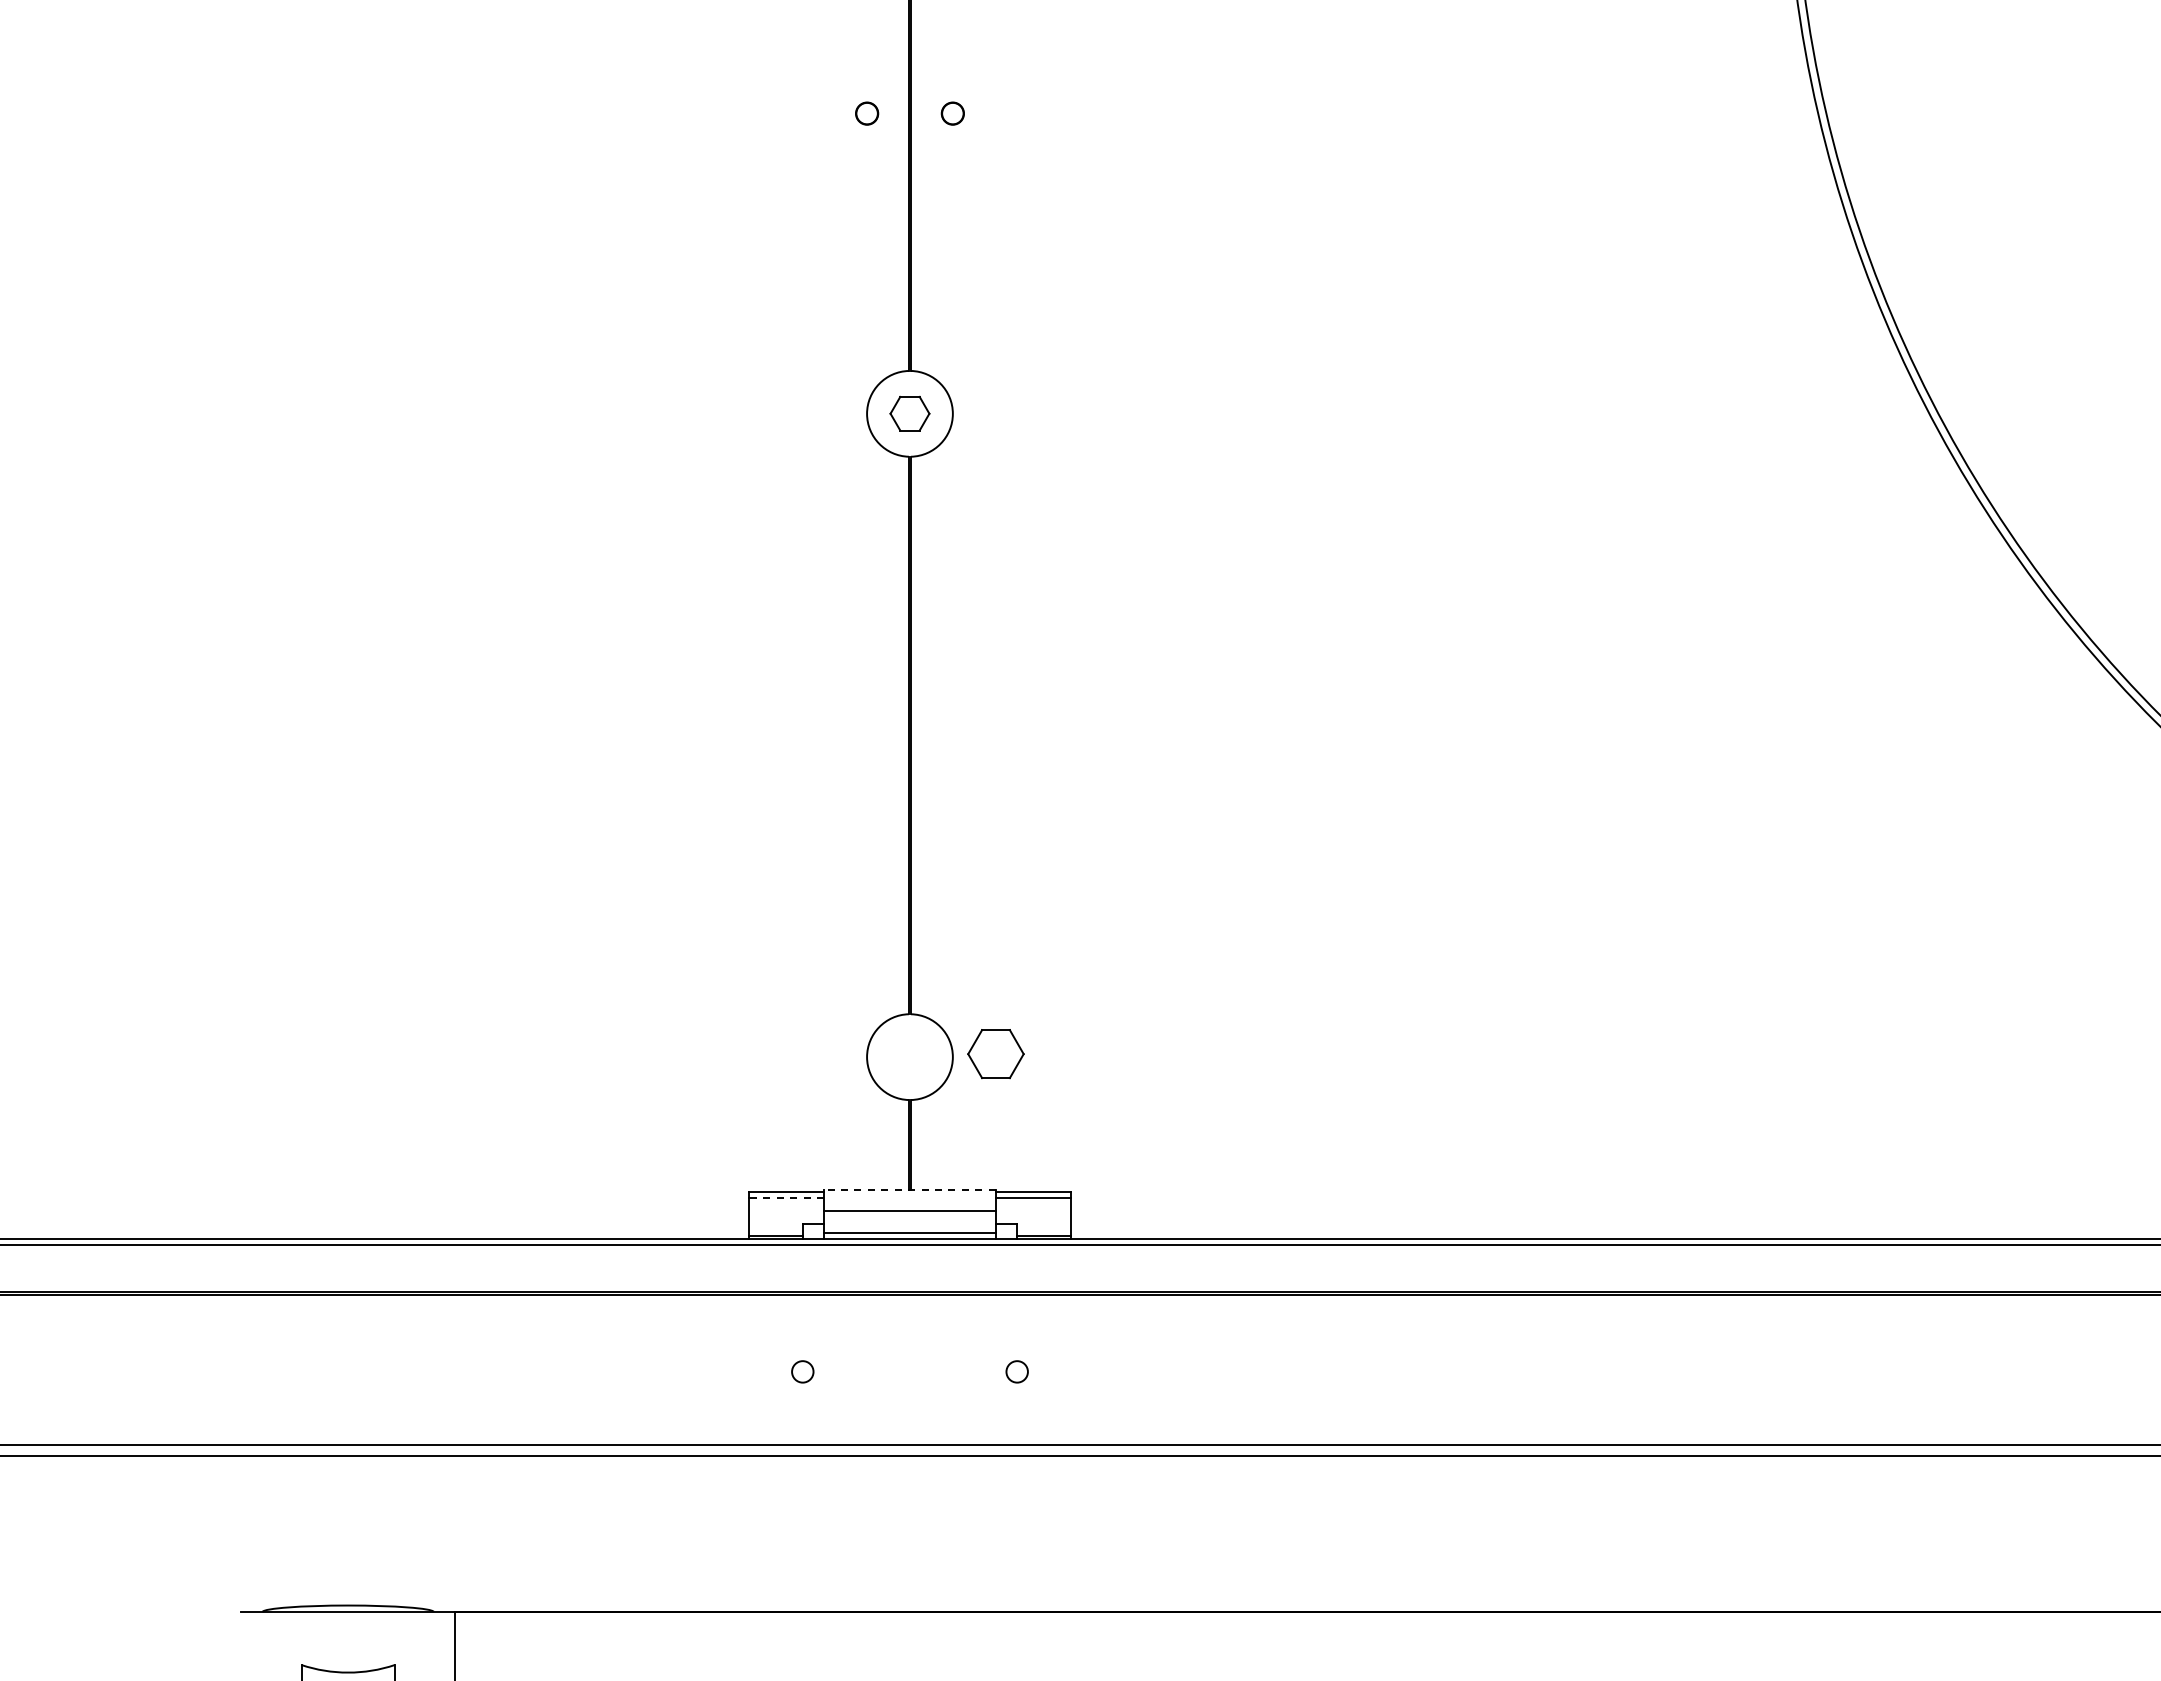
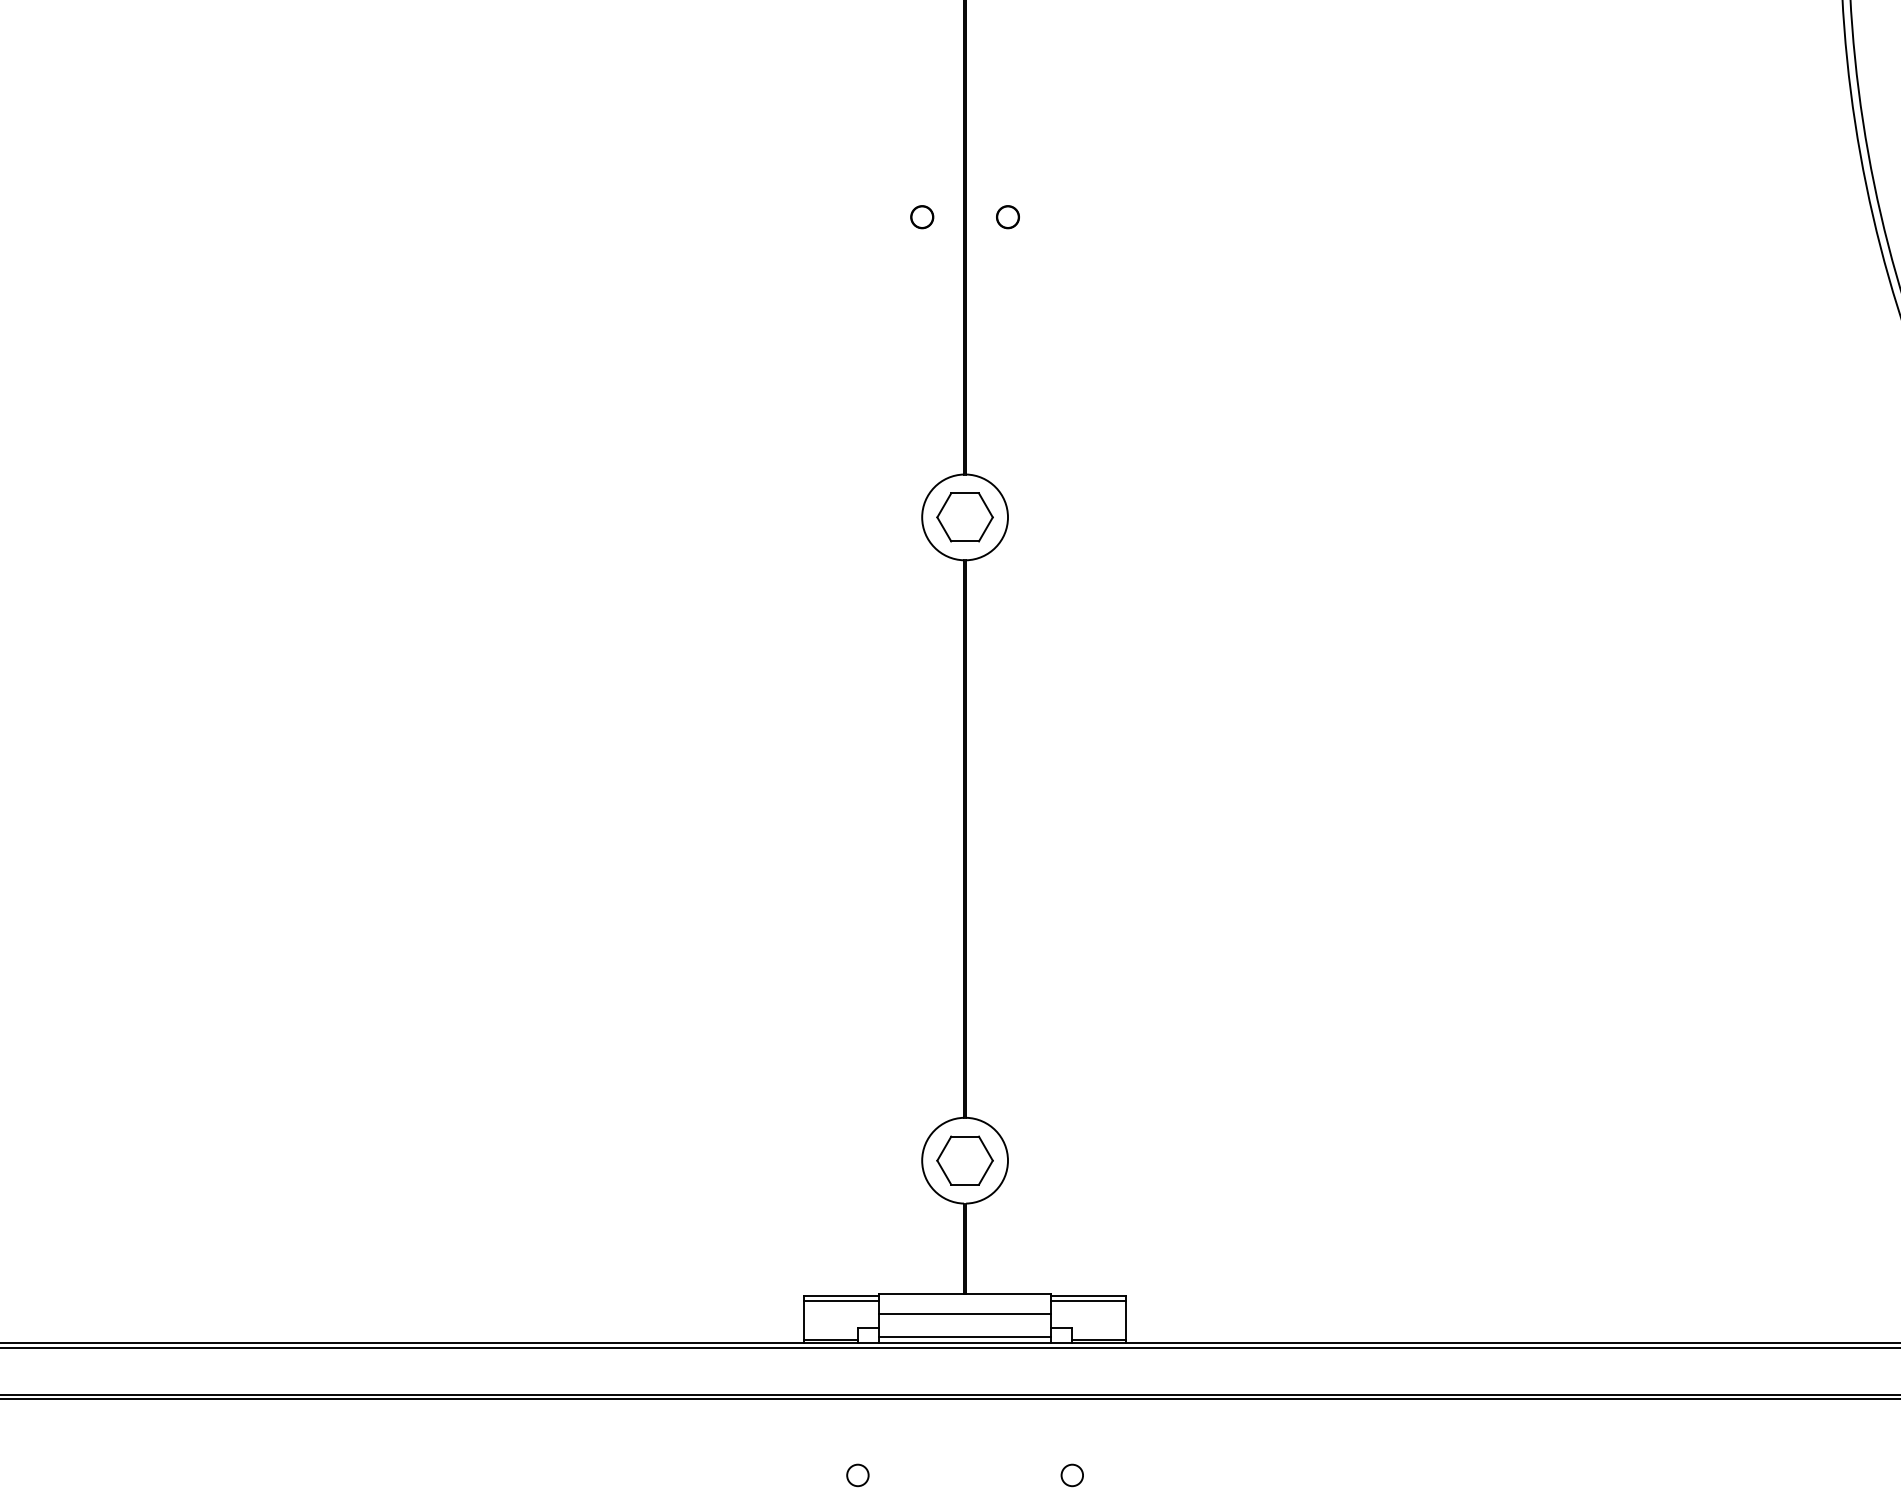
part: (909, 413) -> (964, 517), size x1.43
part: (995, 1054) -> (964, 1161), moved
line: (910, 1190) -> (965, 1294), dashed -> solid
line: (786, 1197) -> (841, 1301), dashed -> solid

